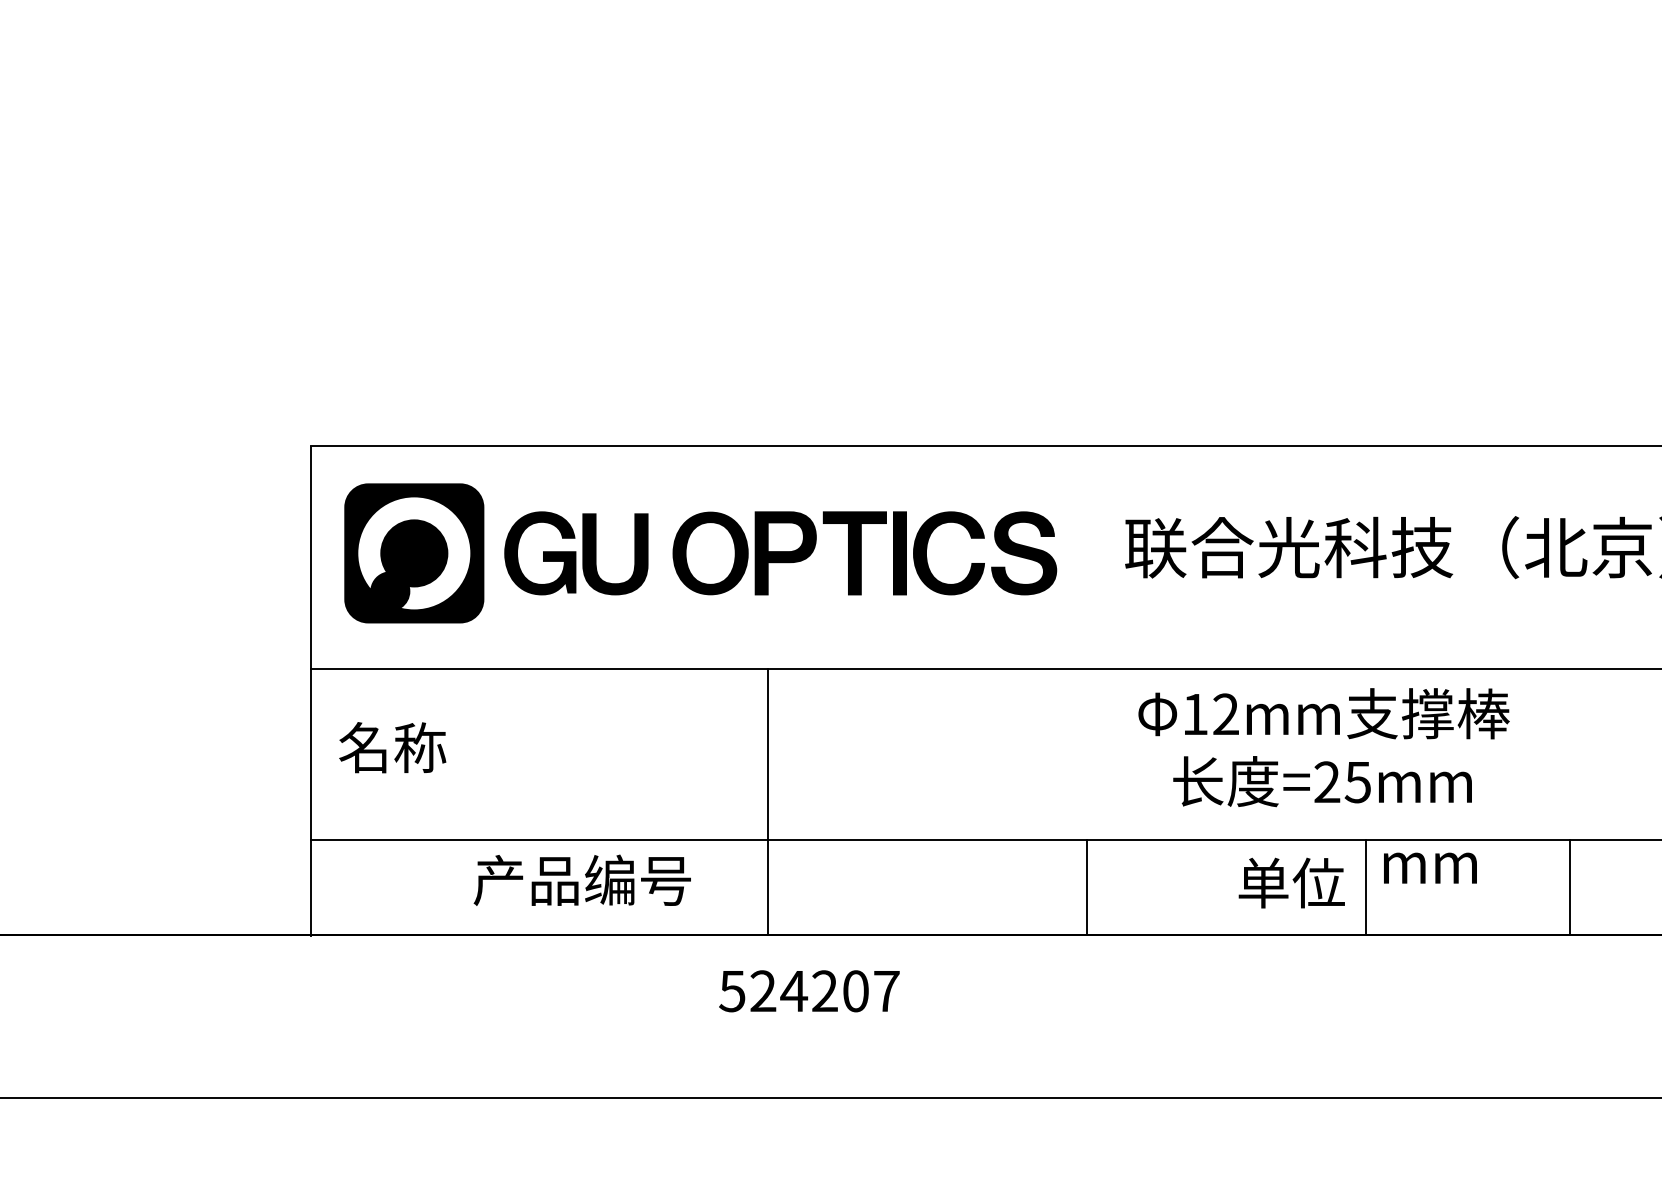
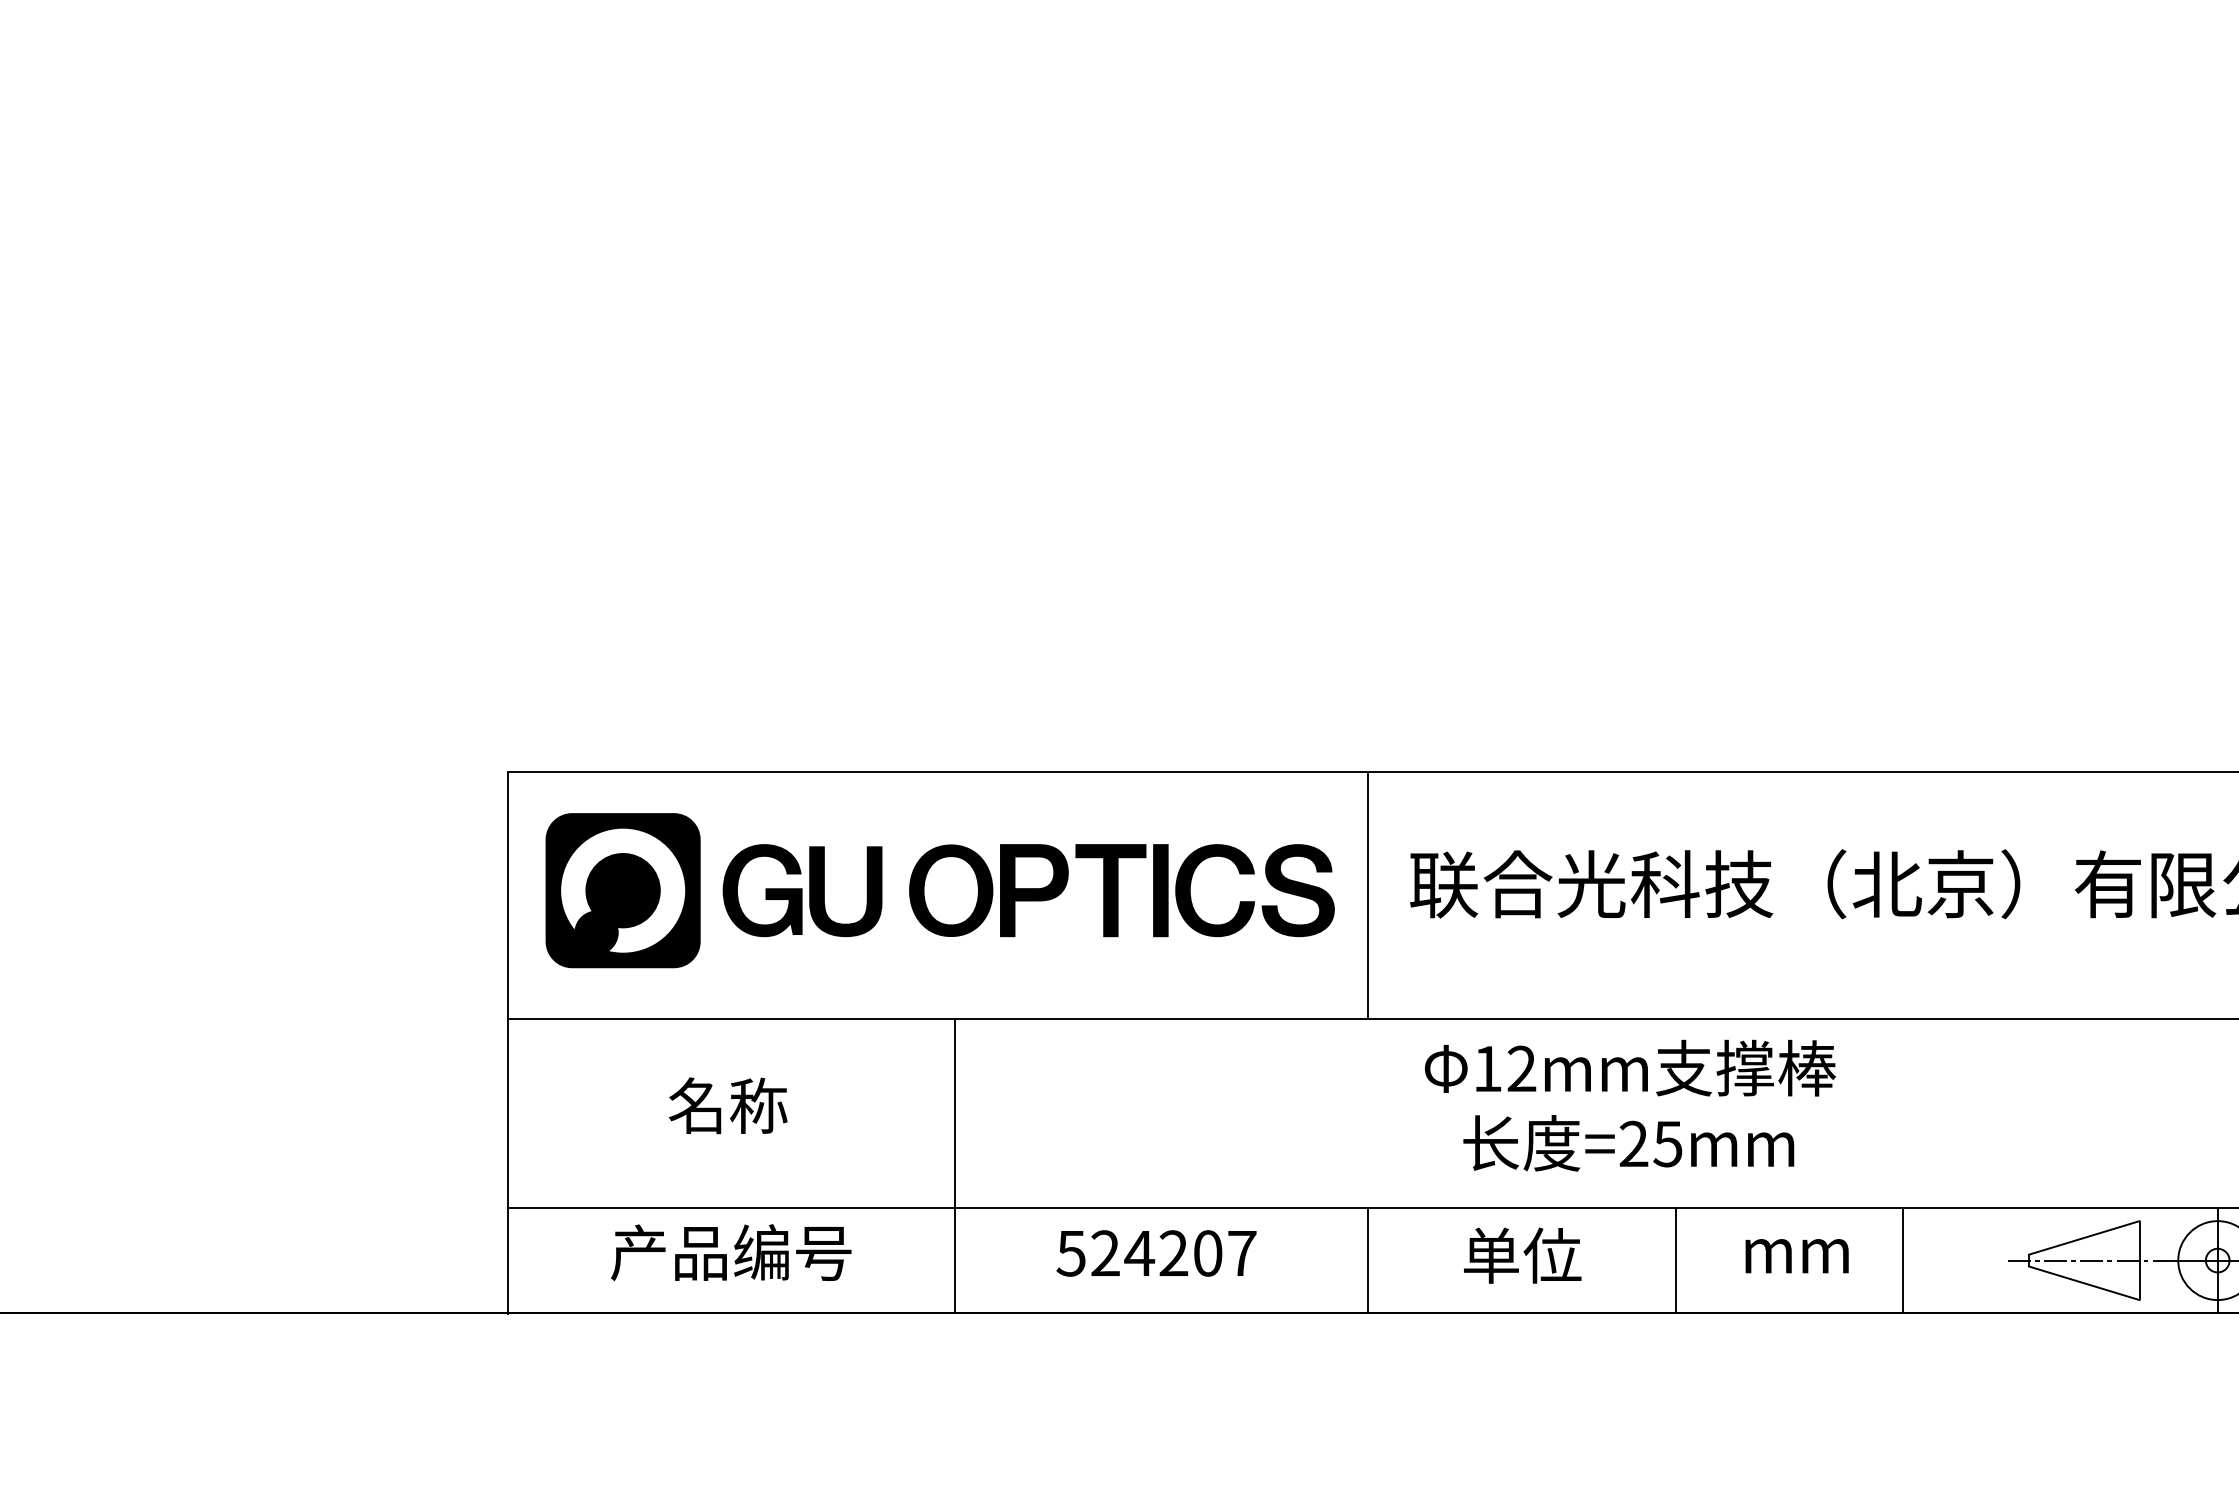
line: (1086, 556) -> (1367, 894), added
text: (392, 747) -> (727, 1105), moved
line: (768, 801) -> (955, 1165), moved
text: (1429, 868) -> (1796, 1256), moved
text: (582, 880) -> (731, 1252), moved
text: (1291, 882) -> (1522, 1255), moved
text: (809, 991) -> (1156, 1253), moved

